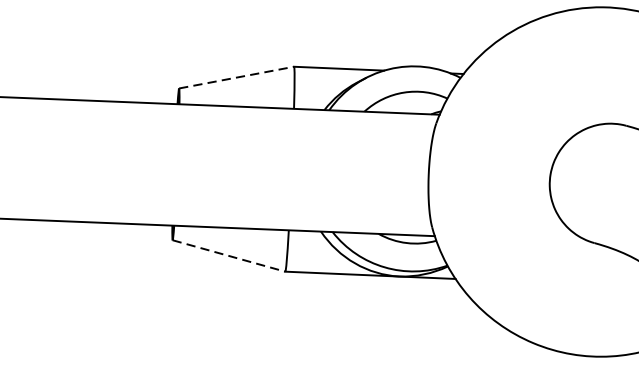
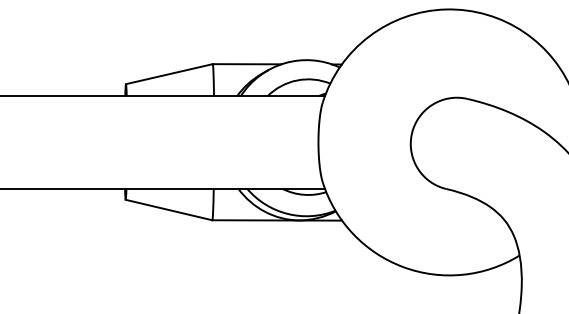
line: (236, 78) -> (169, 74), dashed -> solid
line: (229, 256) -> (169, 210), dashed -> solid

